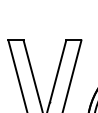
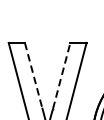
line: (58, 70) -> (62, 74), solid -> dashed
line: (31, 71) -> (33, 75), solid -> dashed

